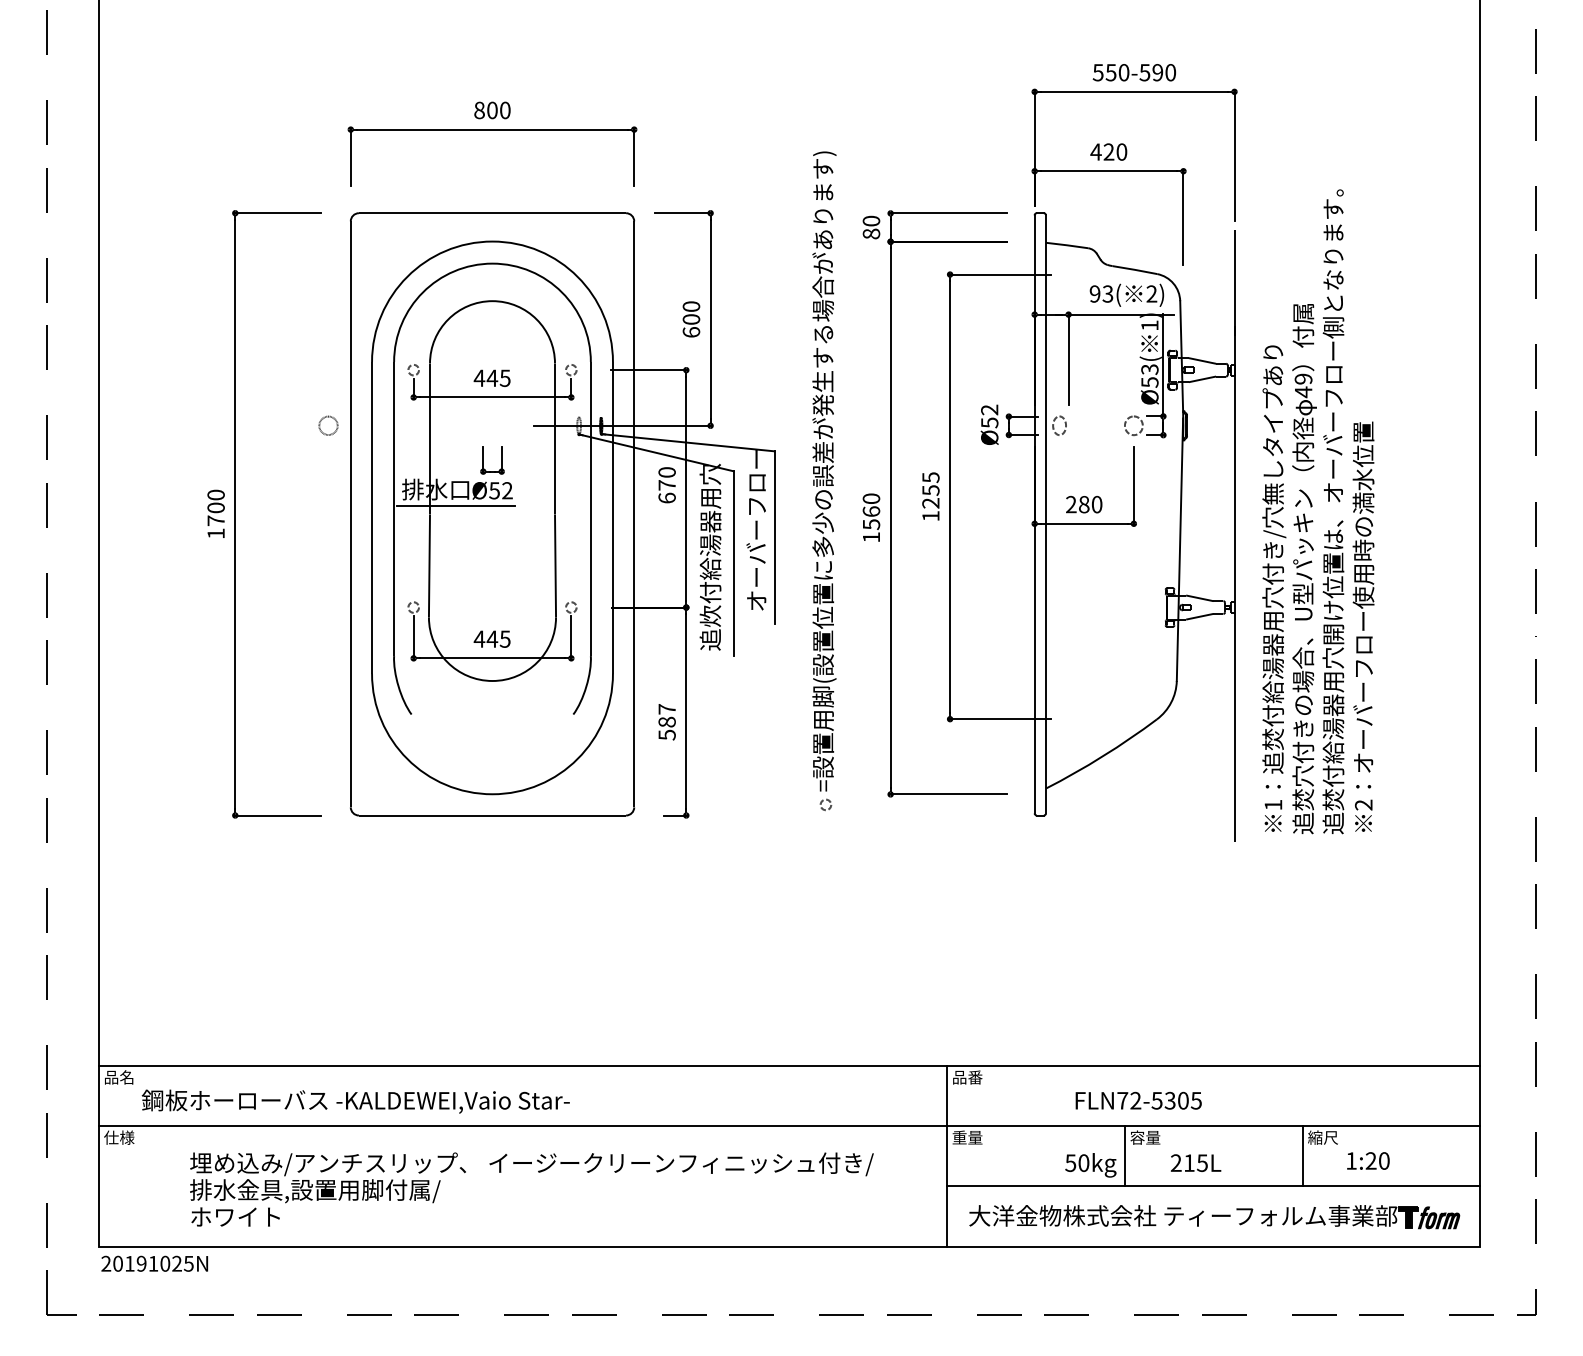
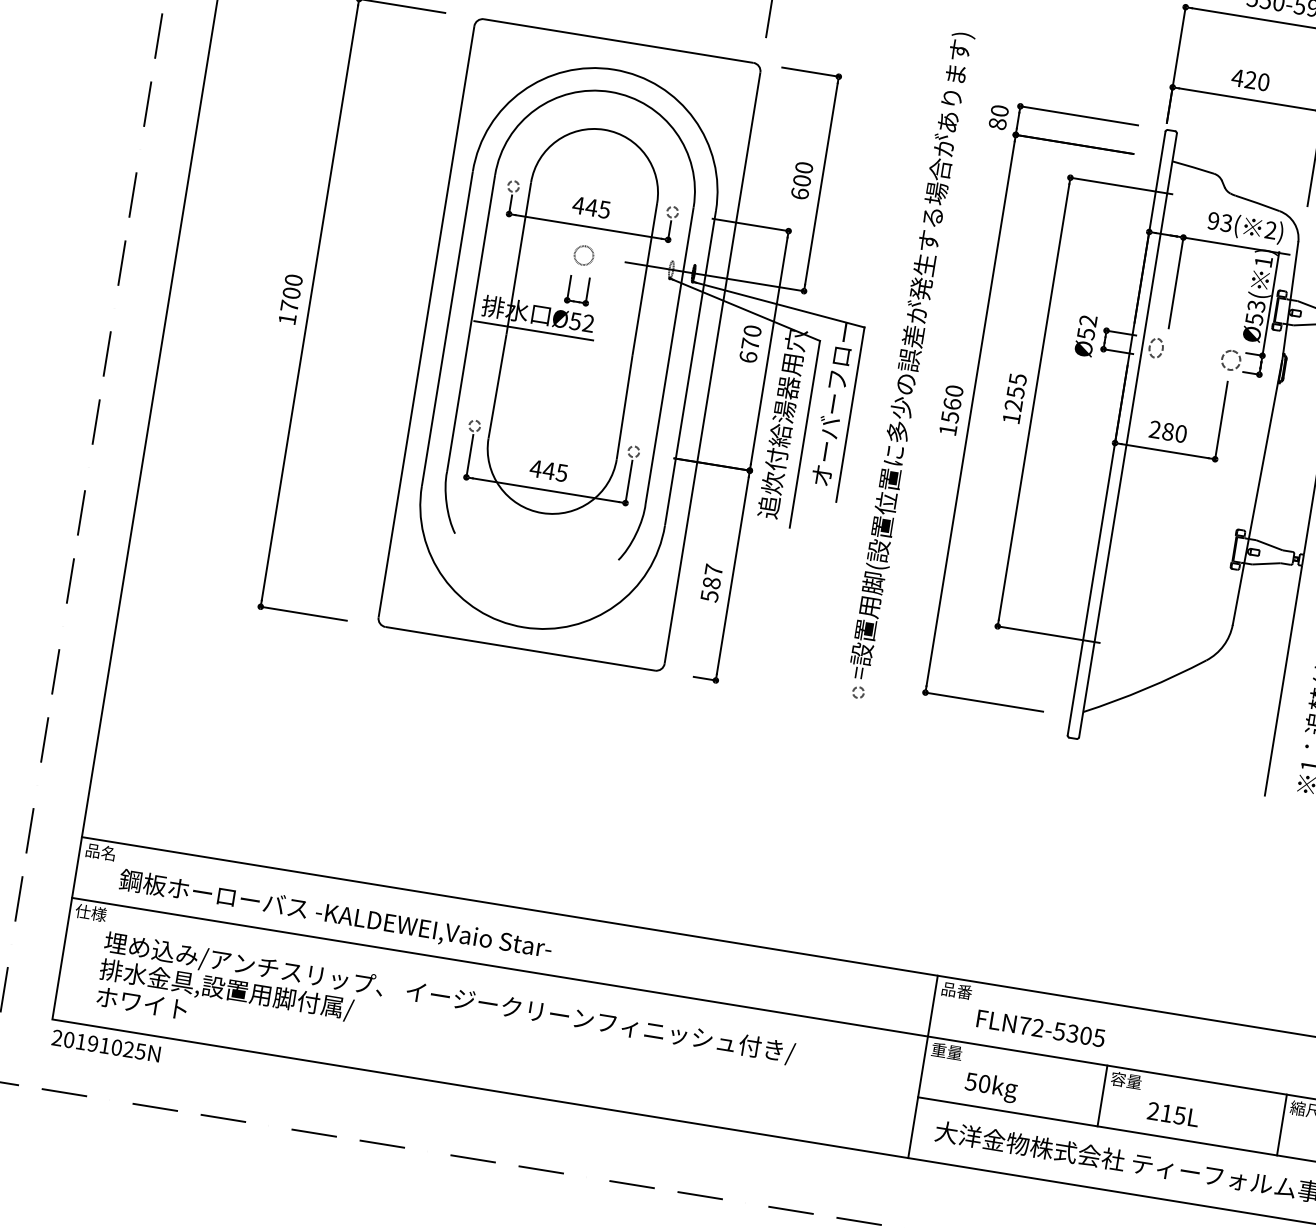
part: (328, 425) -> (584, 255), moved
text: (1138, 1100) -> (1040, 1028), moved
text: (1090, 1165) -> (990, 1087), moved
text: (531, 1189) -> (445, 1023), moved

